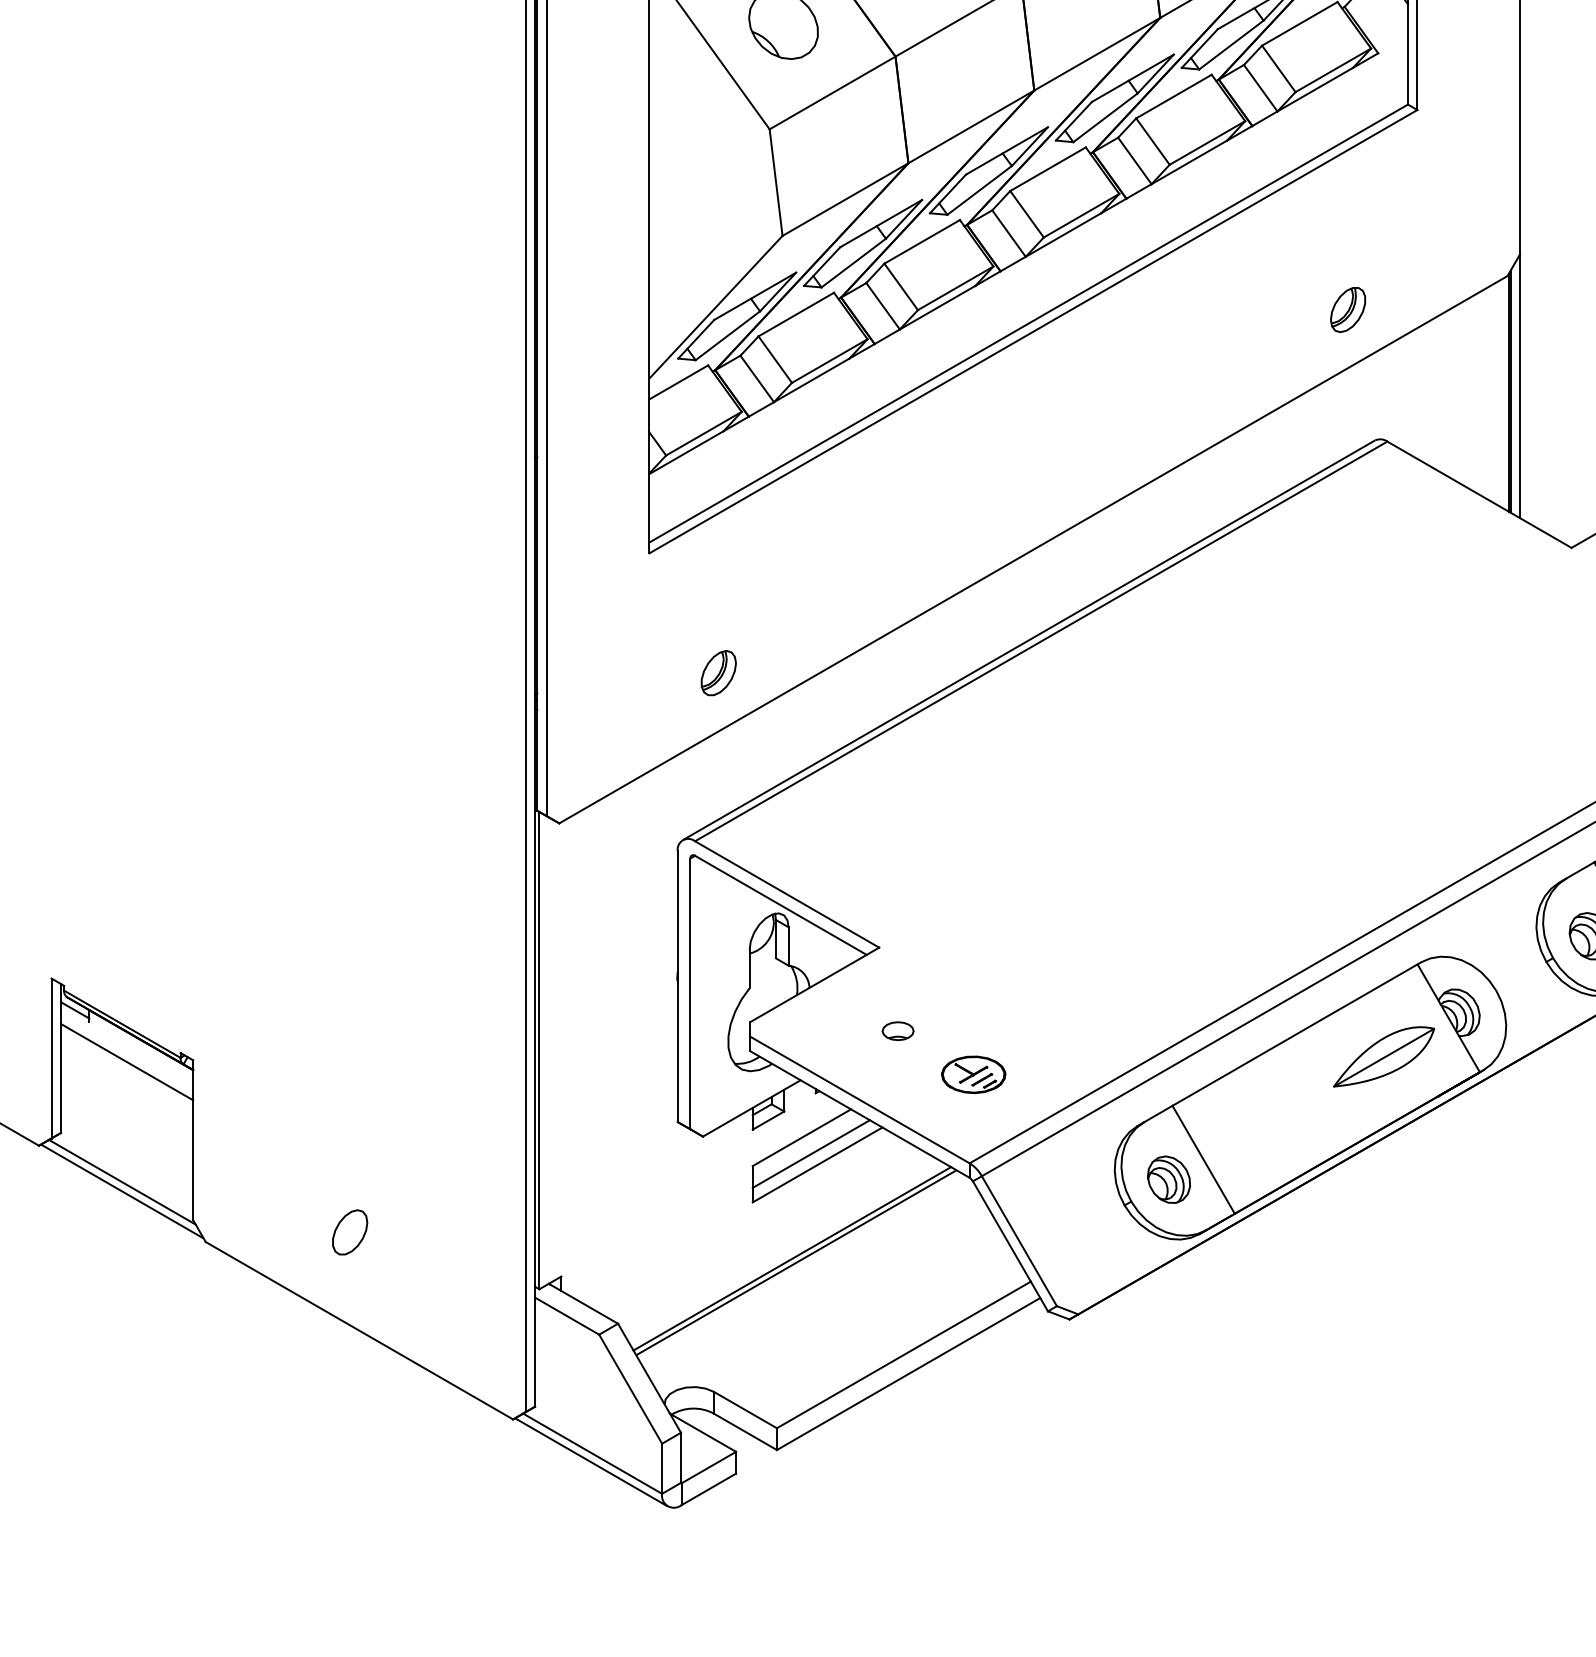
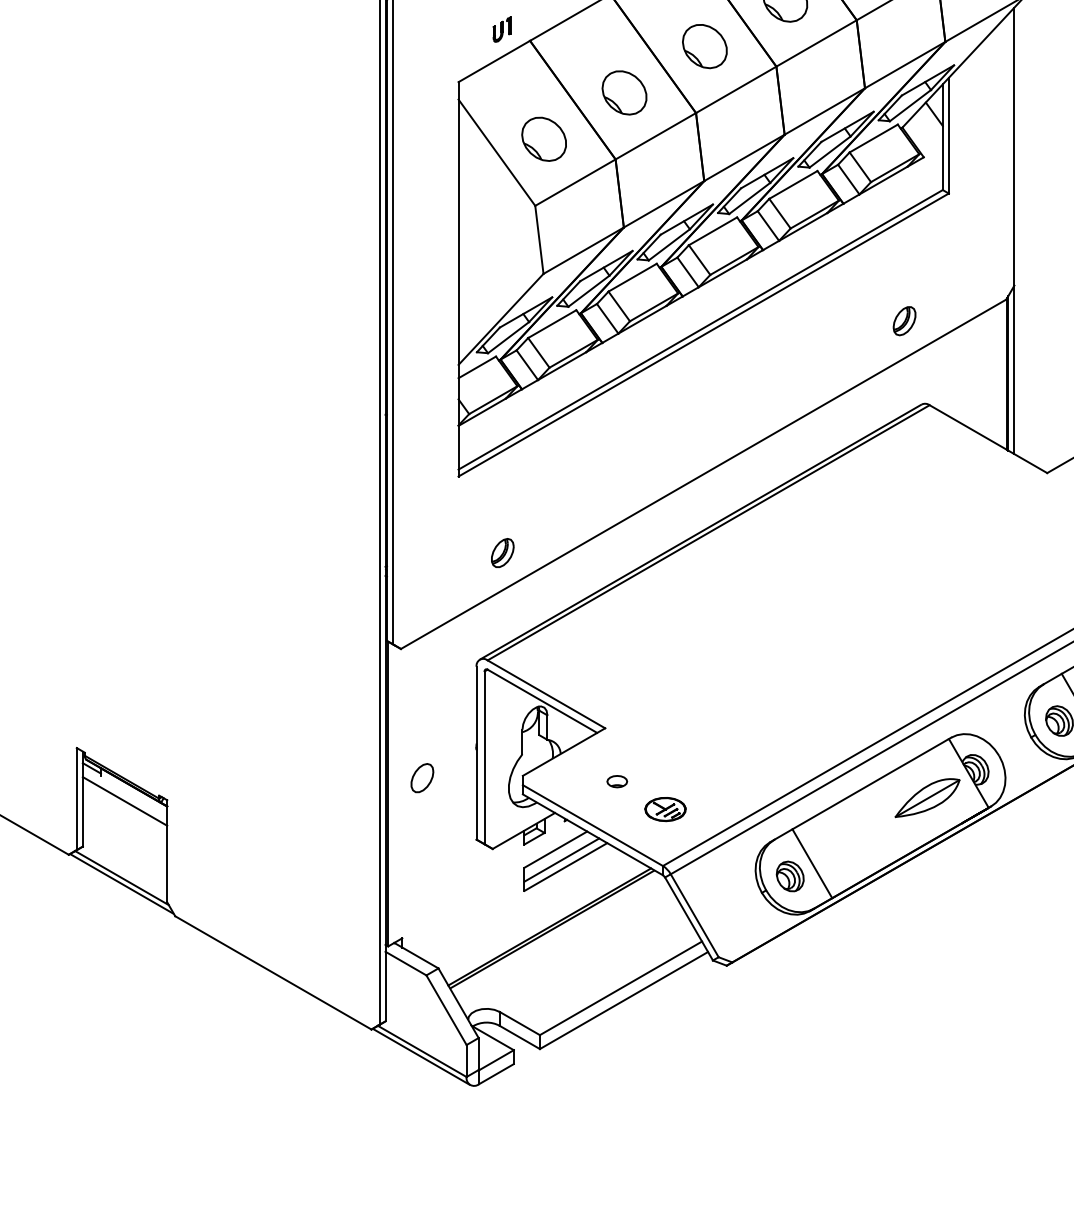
part: (350, 1233) -> (422, 778), moved

